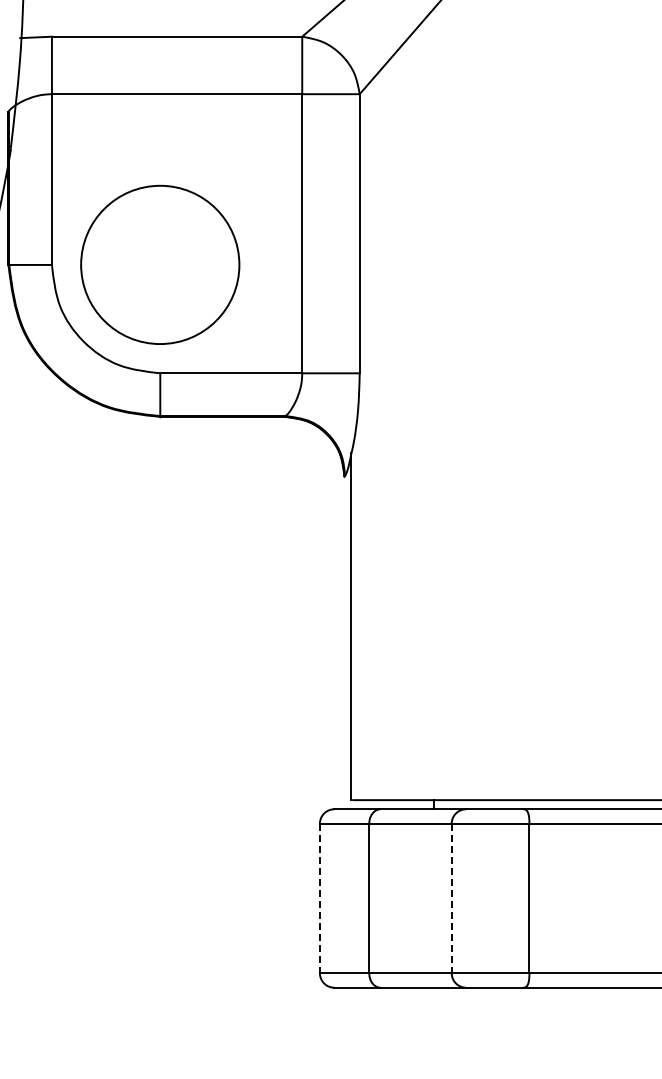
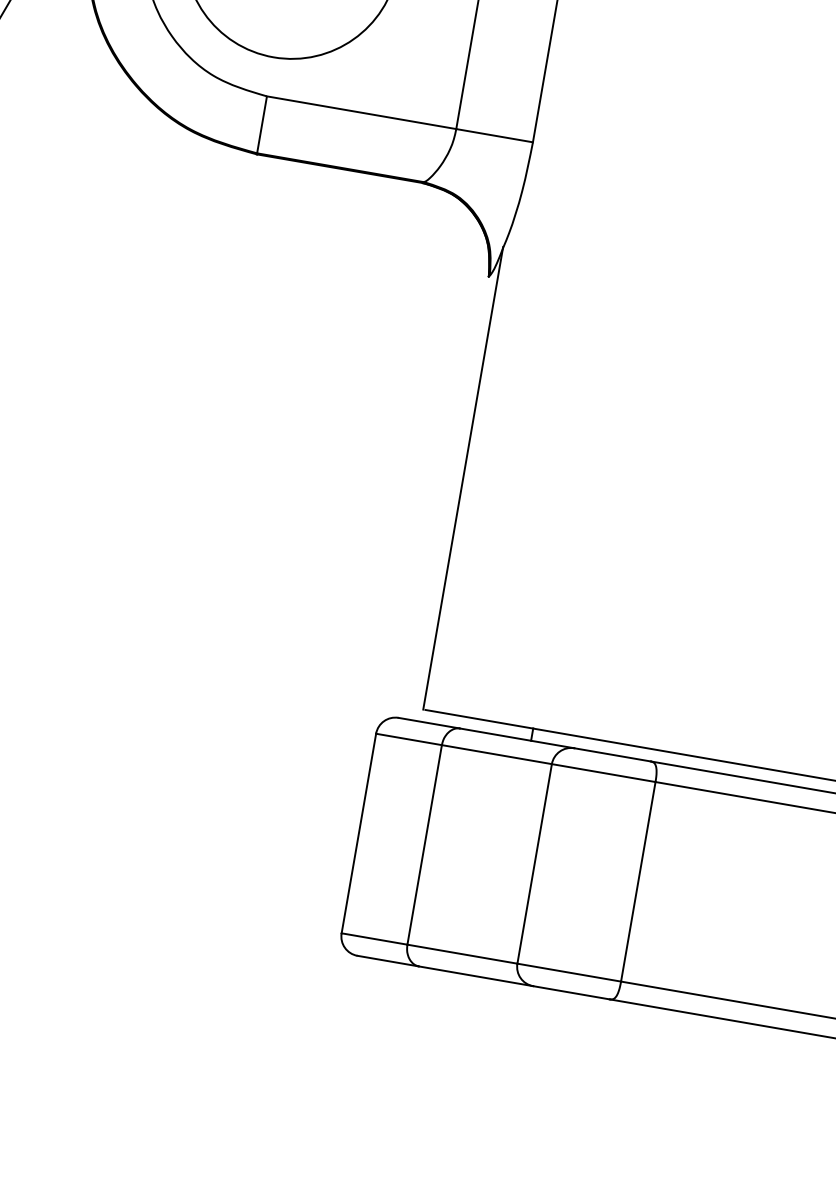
line: (319, 898) -> (358, 833), dashed -> solid
line: (451, 898) -> (534, 863), dashed -> solid

